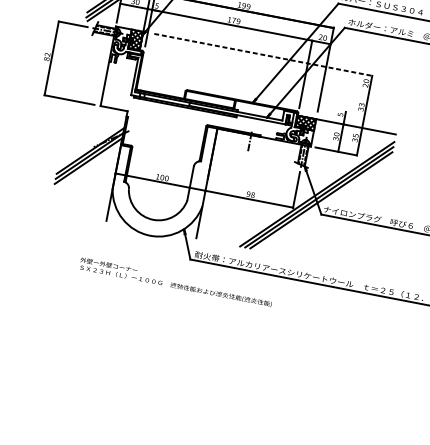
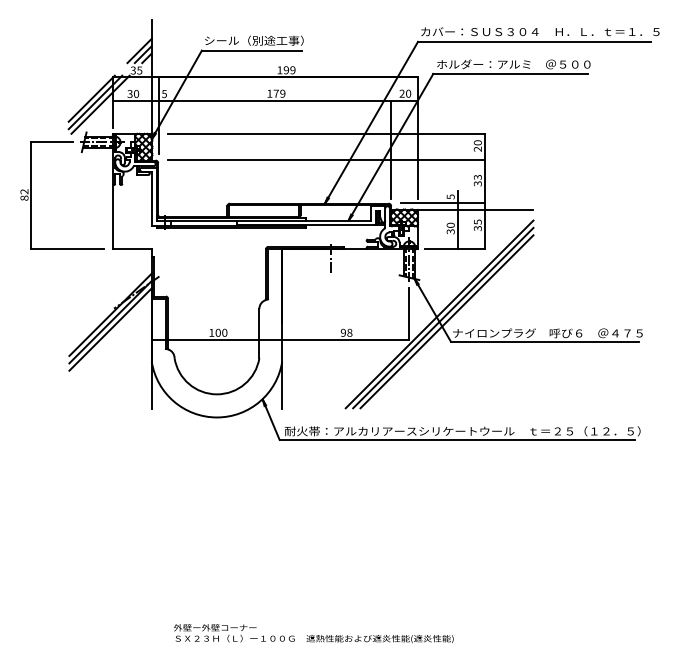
line: (263, 54) -> (326, 133), dashed -> solid
line: (259, 72) -> (326, 159), added
line: (333, 118) -> (442, 203), added
text: (175, 282) -> (313, 633), moved

